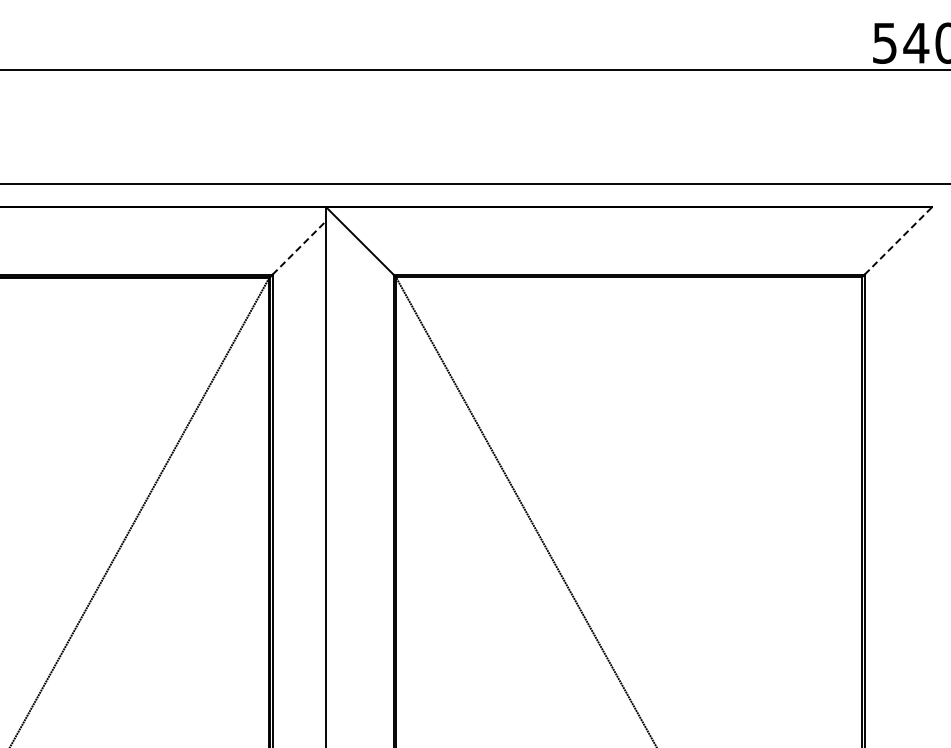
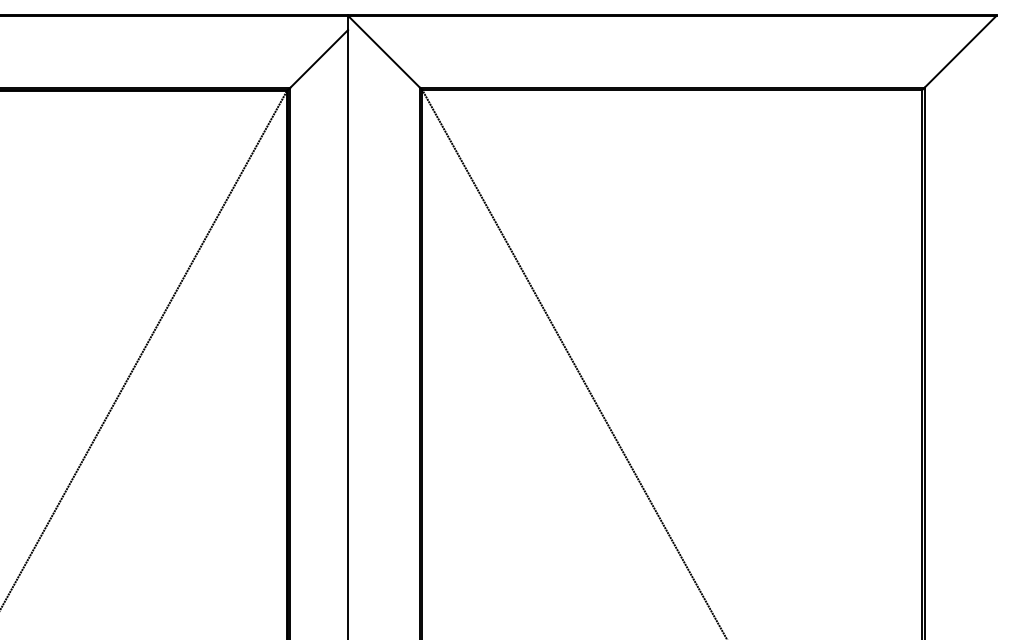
line: (898, 241) -> (960, 52), dashed -> solid
line: (299, 247) -> (319, 58), dashed -> solid

